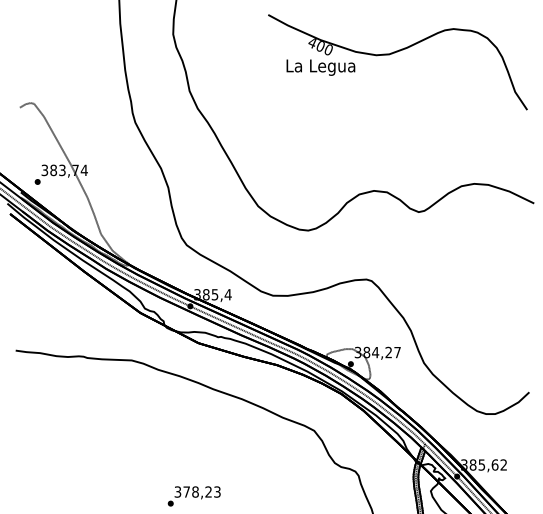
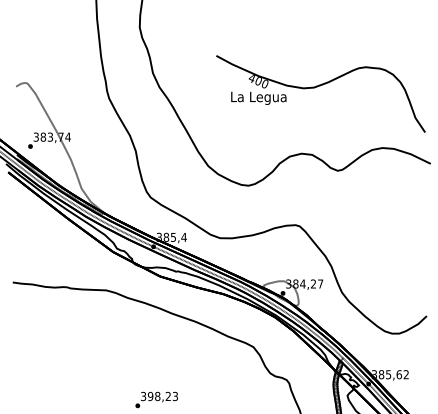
part: (393, 54) -> (317, 87), moved
text: (186, 492) -> (150, 396), 378,23 -> 398,23

